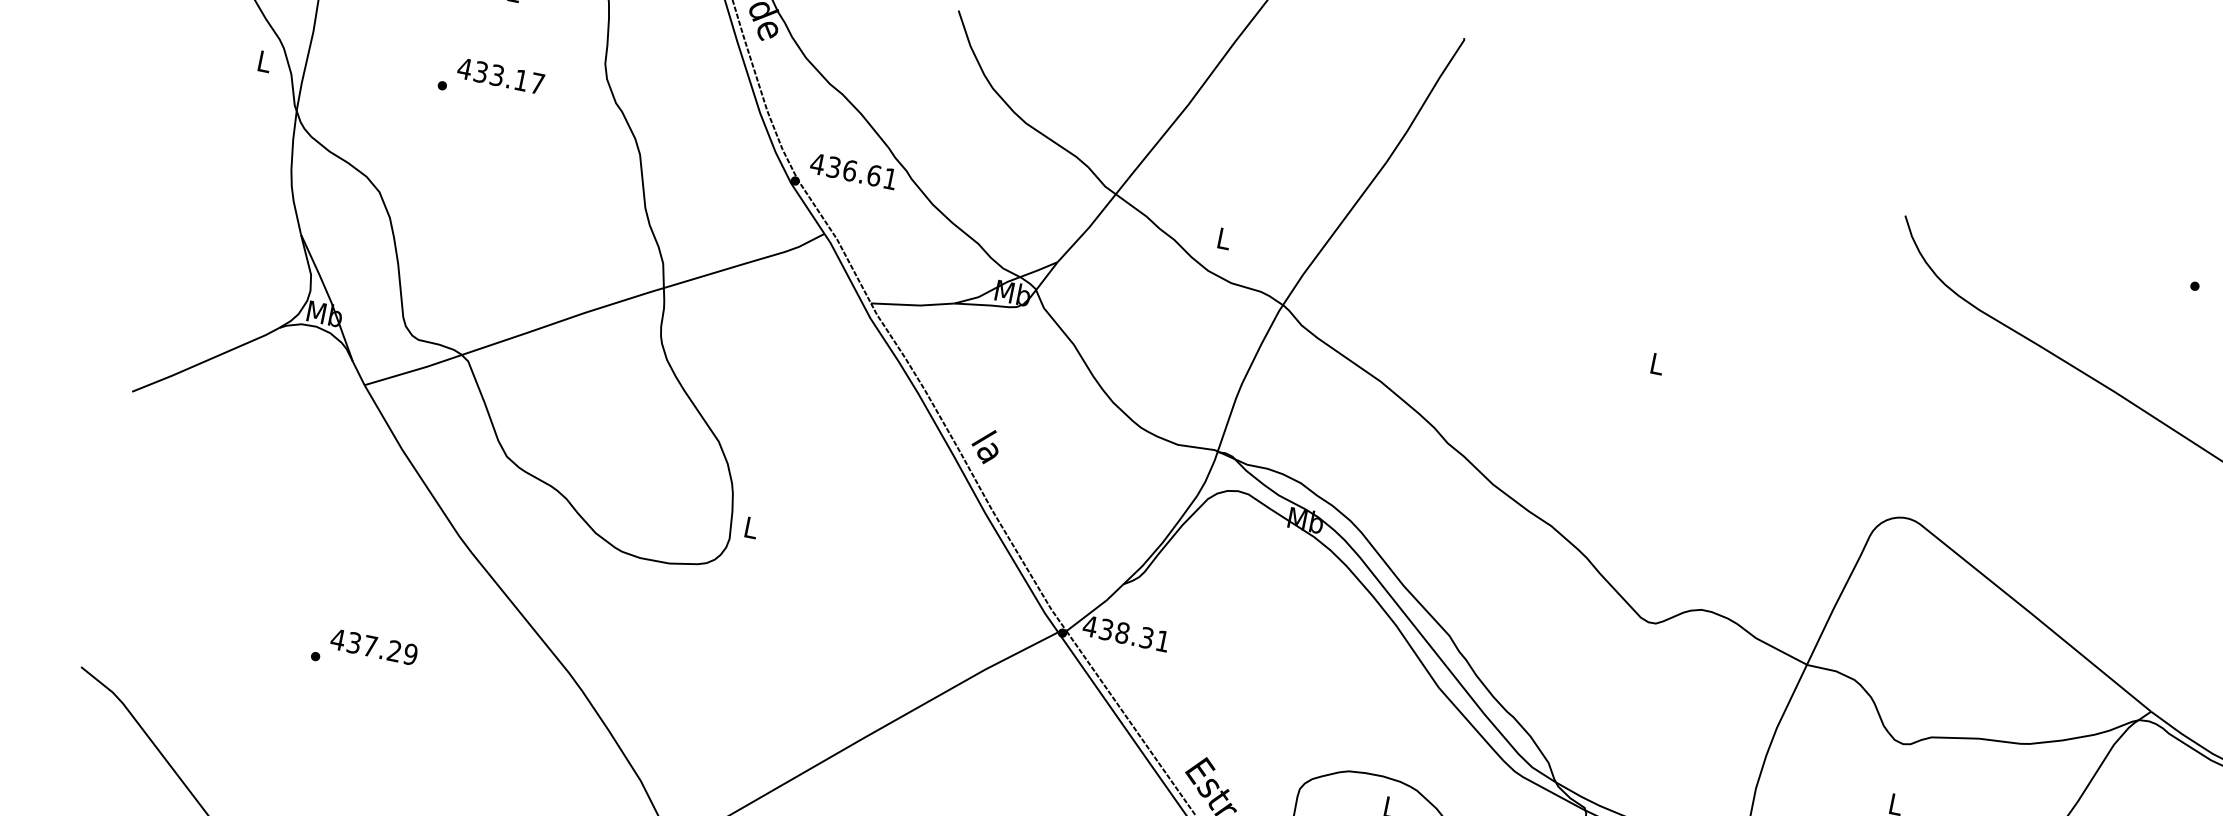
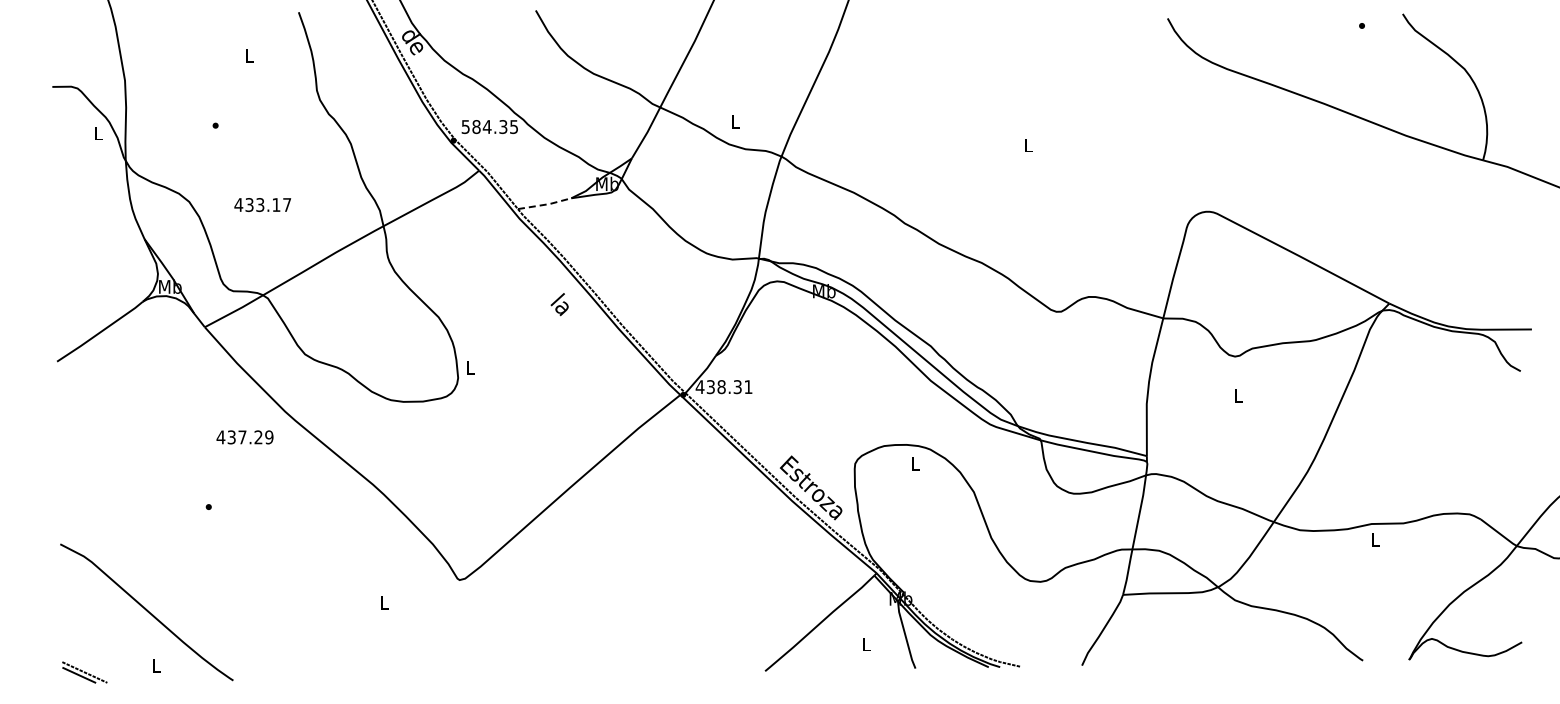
text: (500, 75) -> (262, 204), moved
text: (853, 172) -> (489, 127), 436.61 -> 584.35
line: (913, 304) -> (545, 204), solid -> dashed
text: (985, 446) -> (559, 304), moved
text: (373, 647) -> (244, 437), moved

